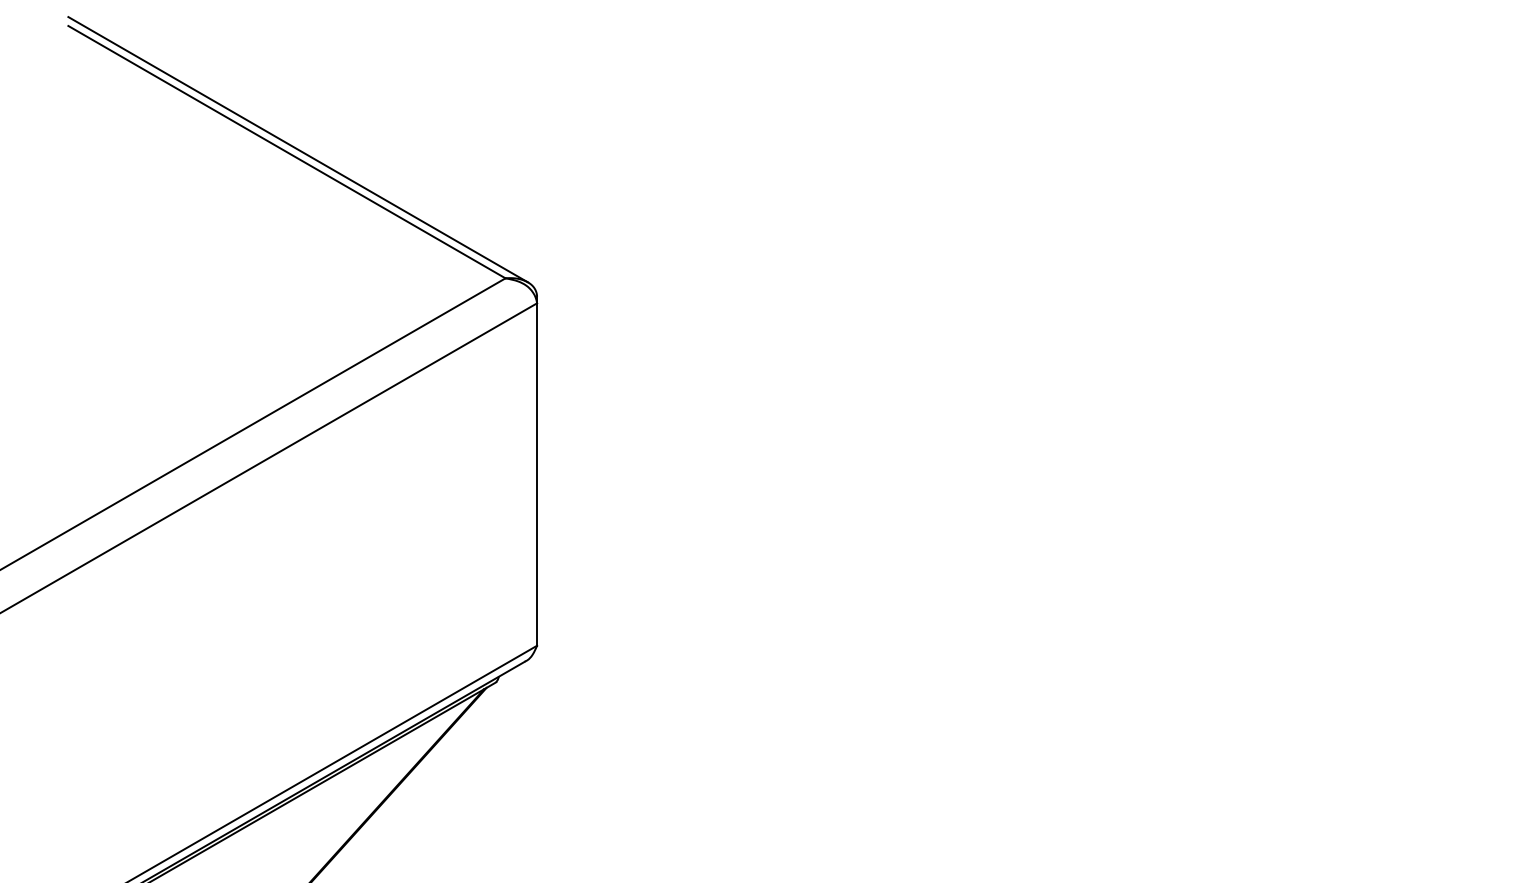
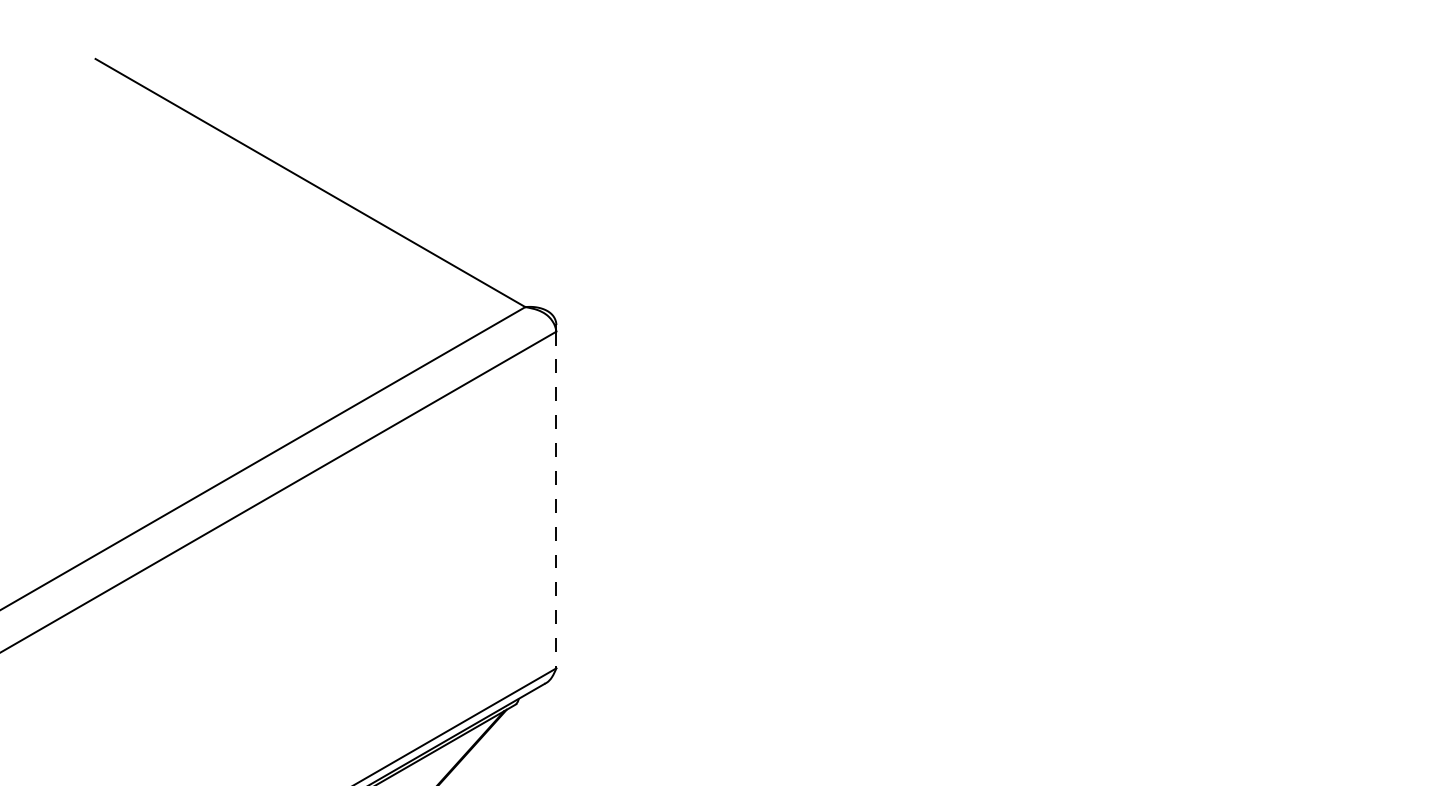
line: (298, 149) -> (321, 180), removed
line: (537, 475) -> (556, 500), solid -> dashed

